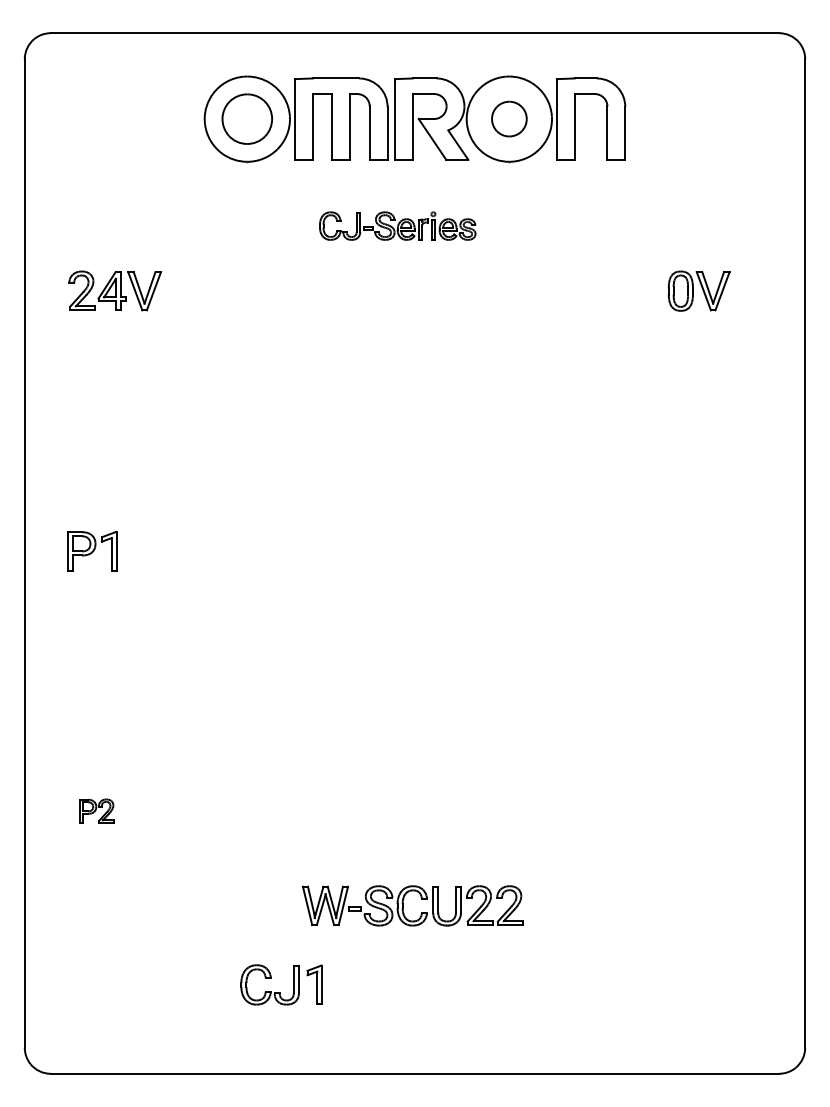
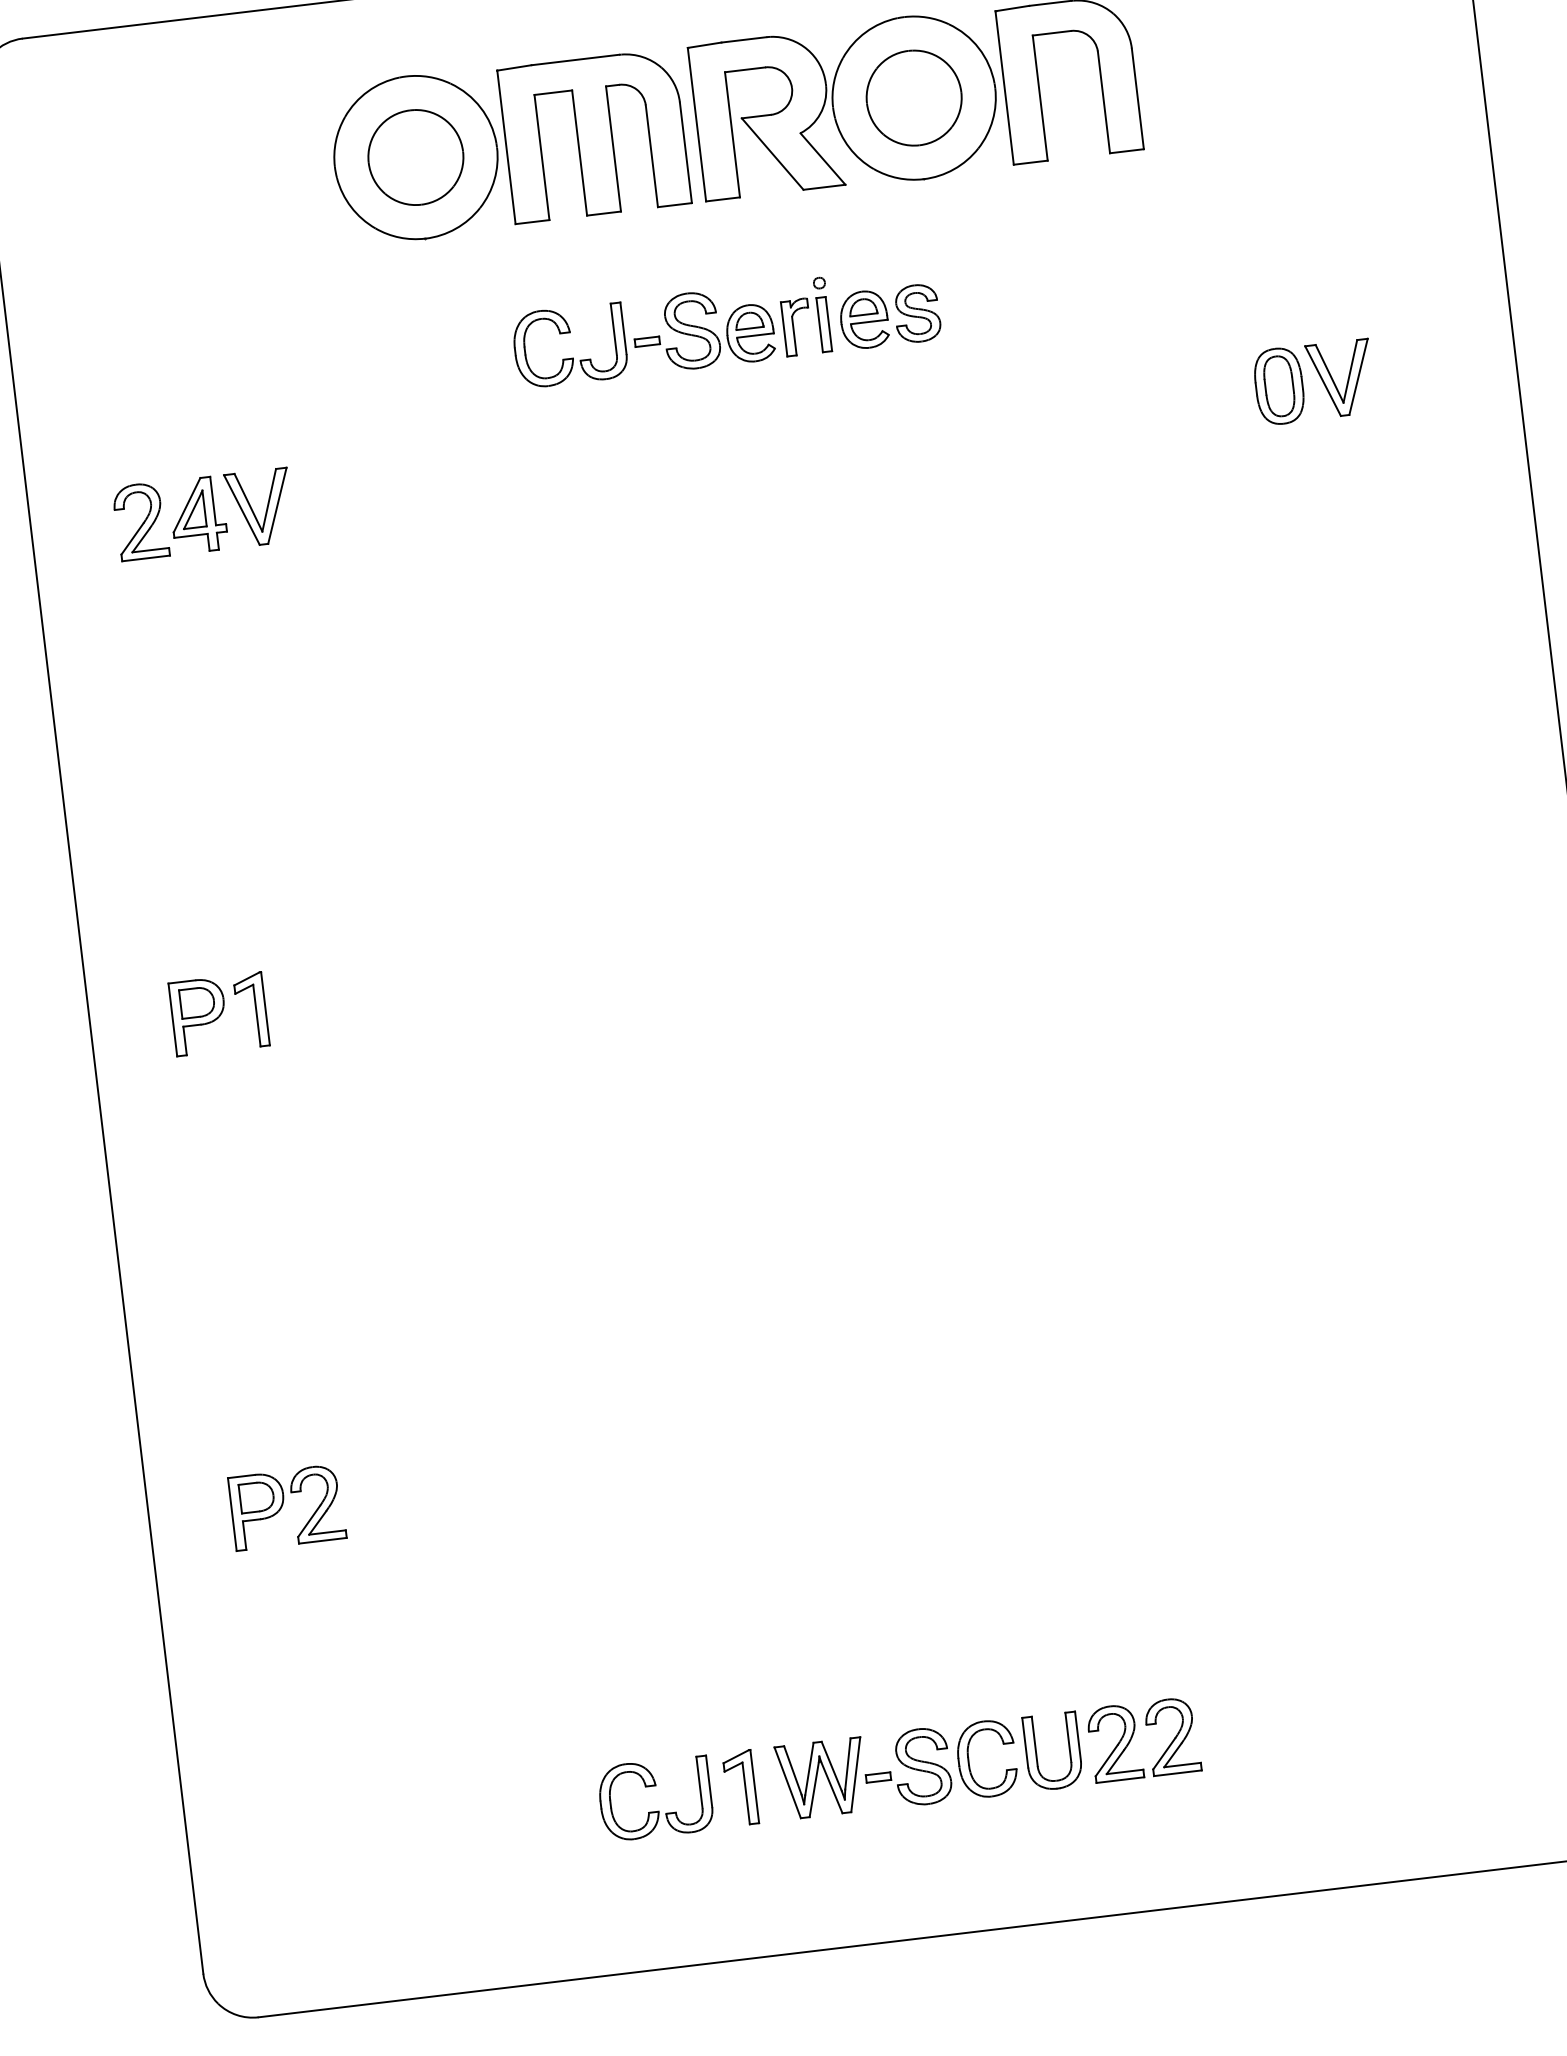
part: (509, 118) -> (914, 96), size x1.43
part: (397, 225) -> (725, 325), size x1.43
part: (96, 810) -> (285, 1506), size x1.67
part: (403, 905) -> (969, 1760), moved

